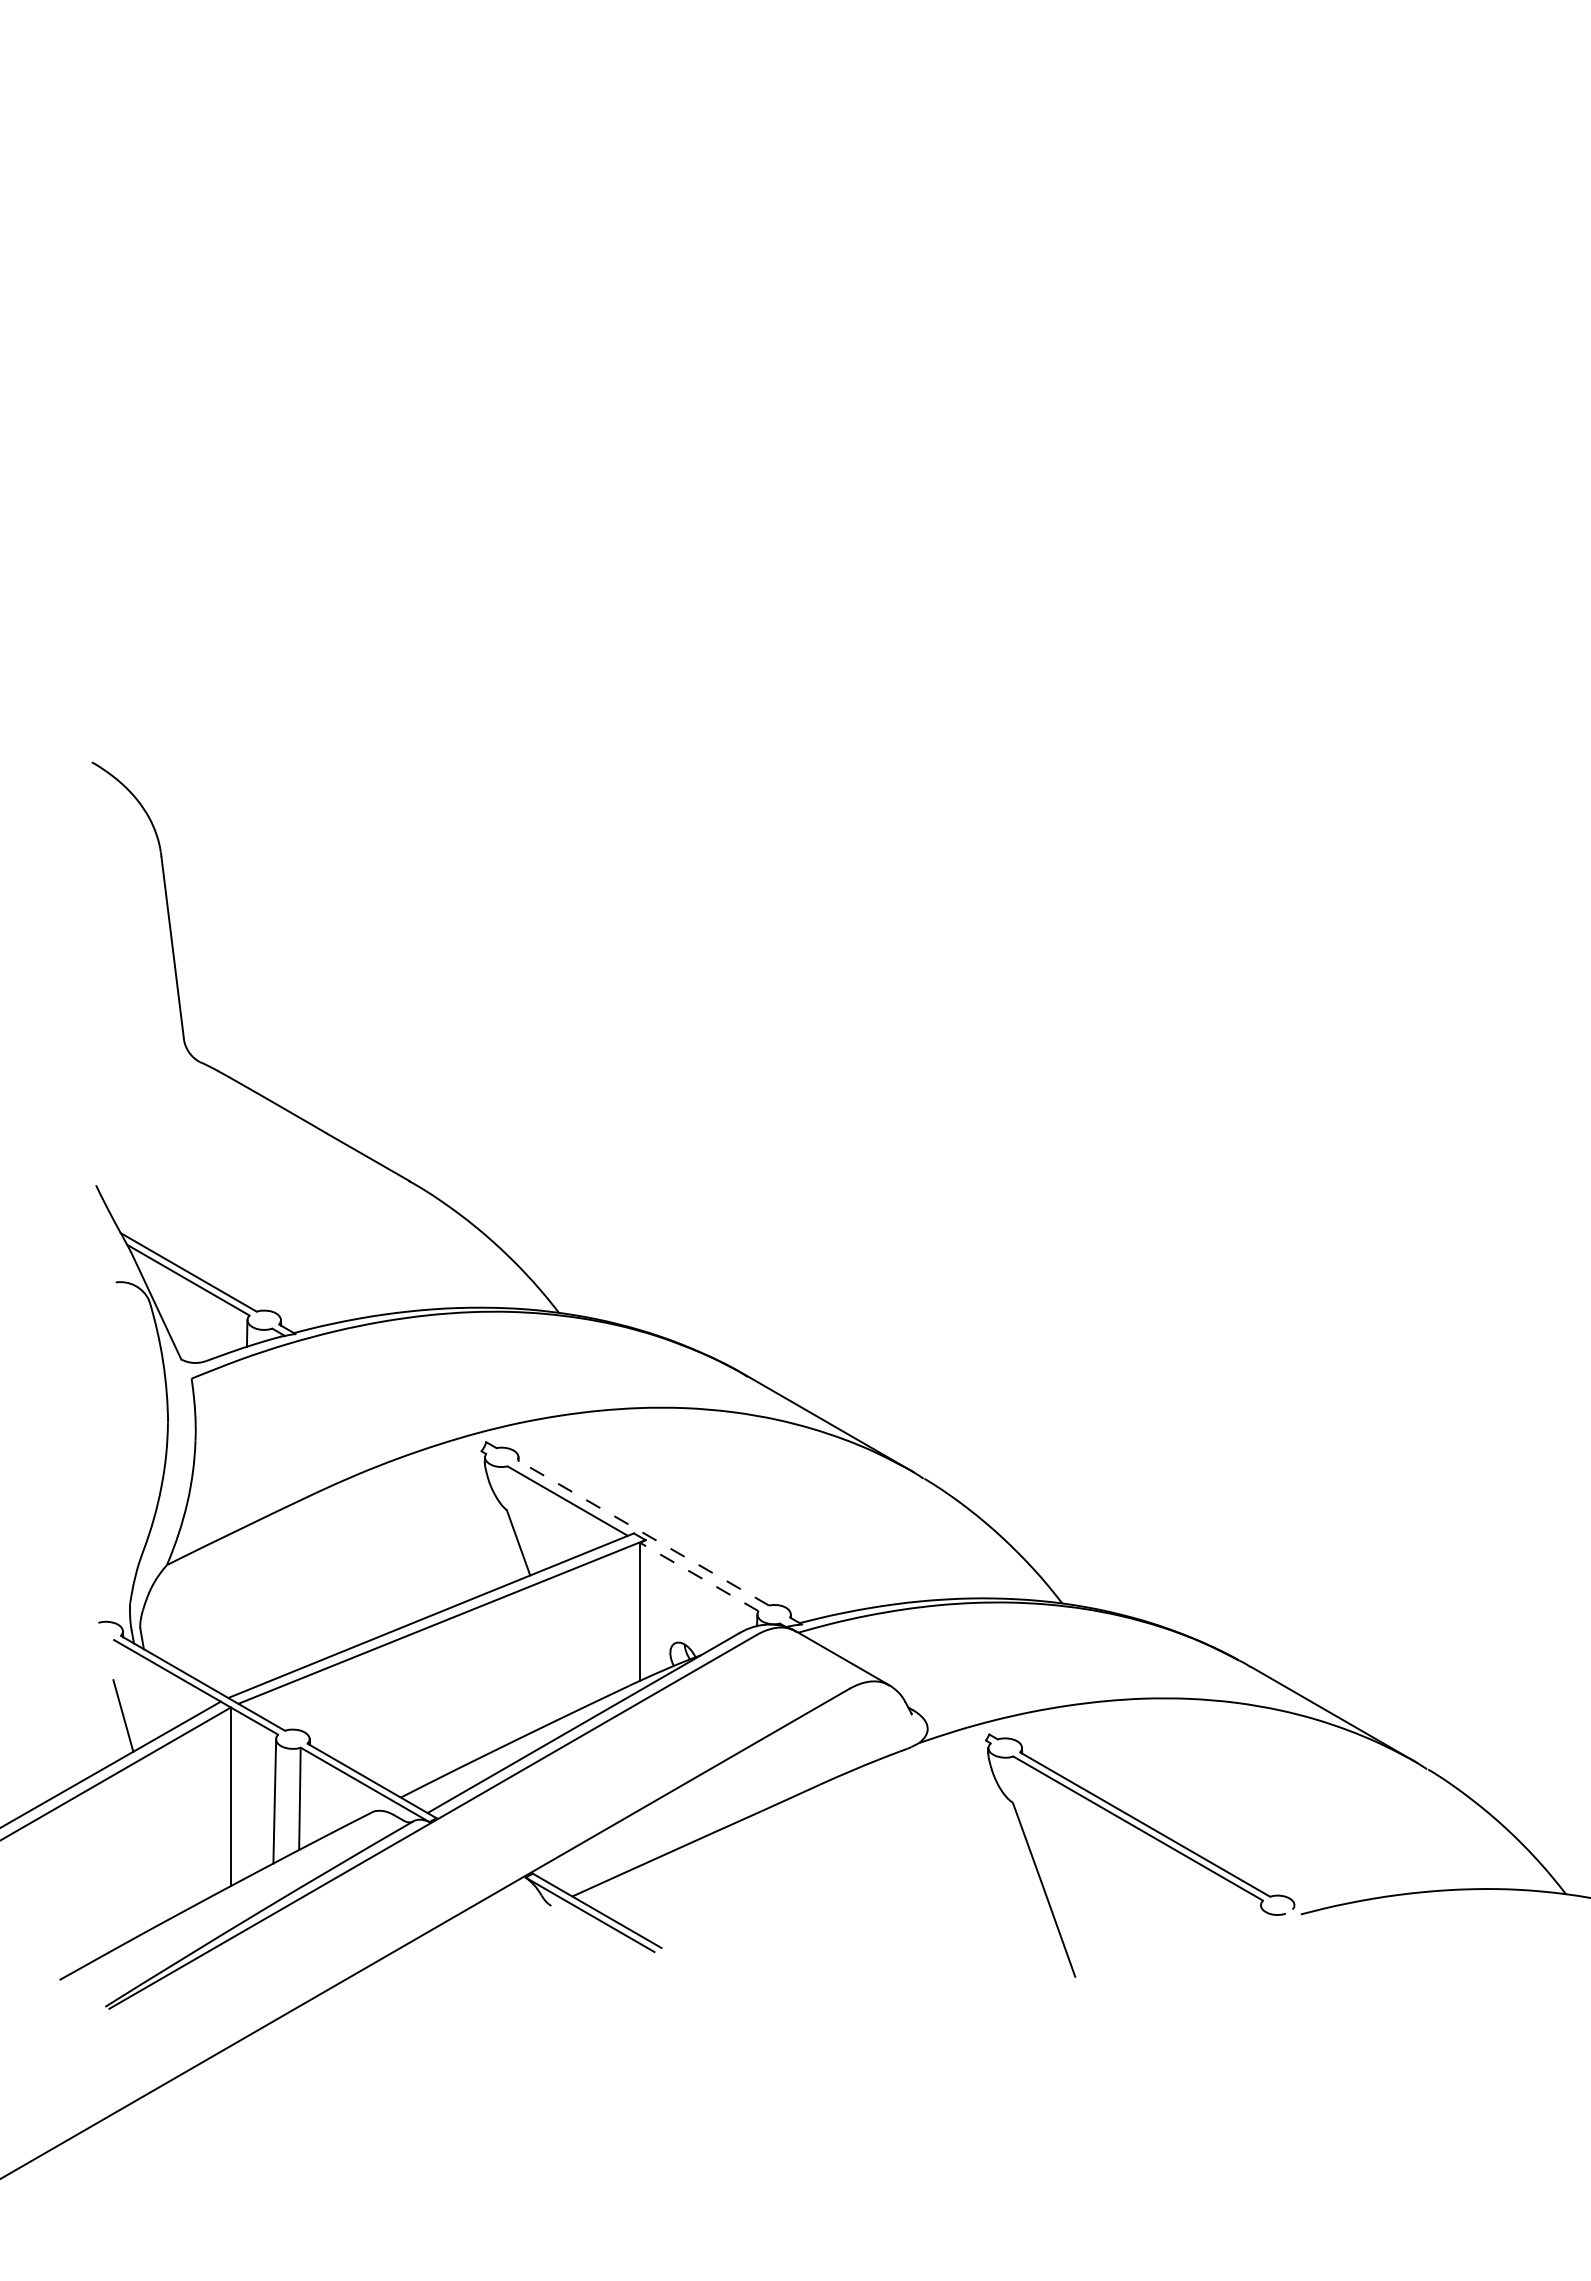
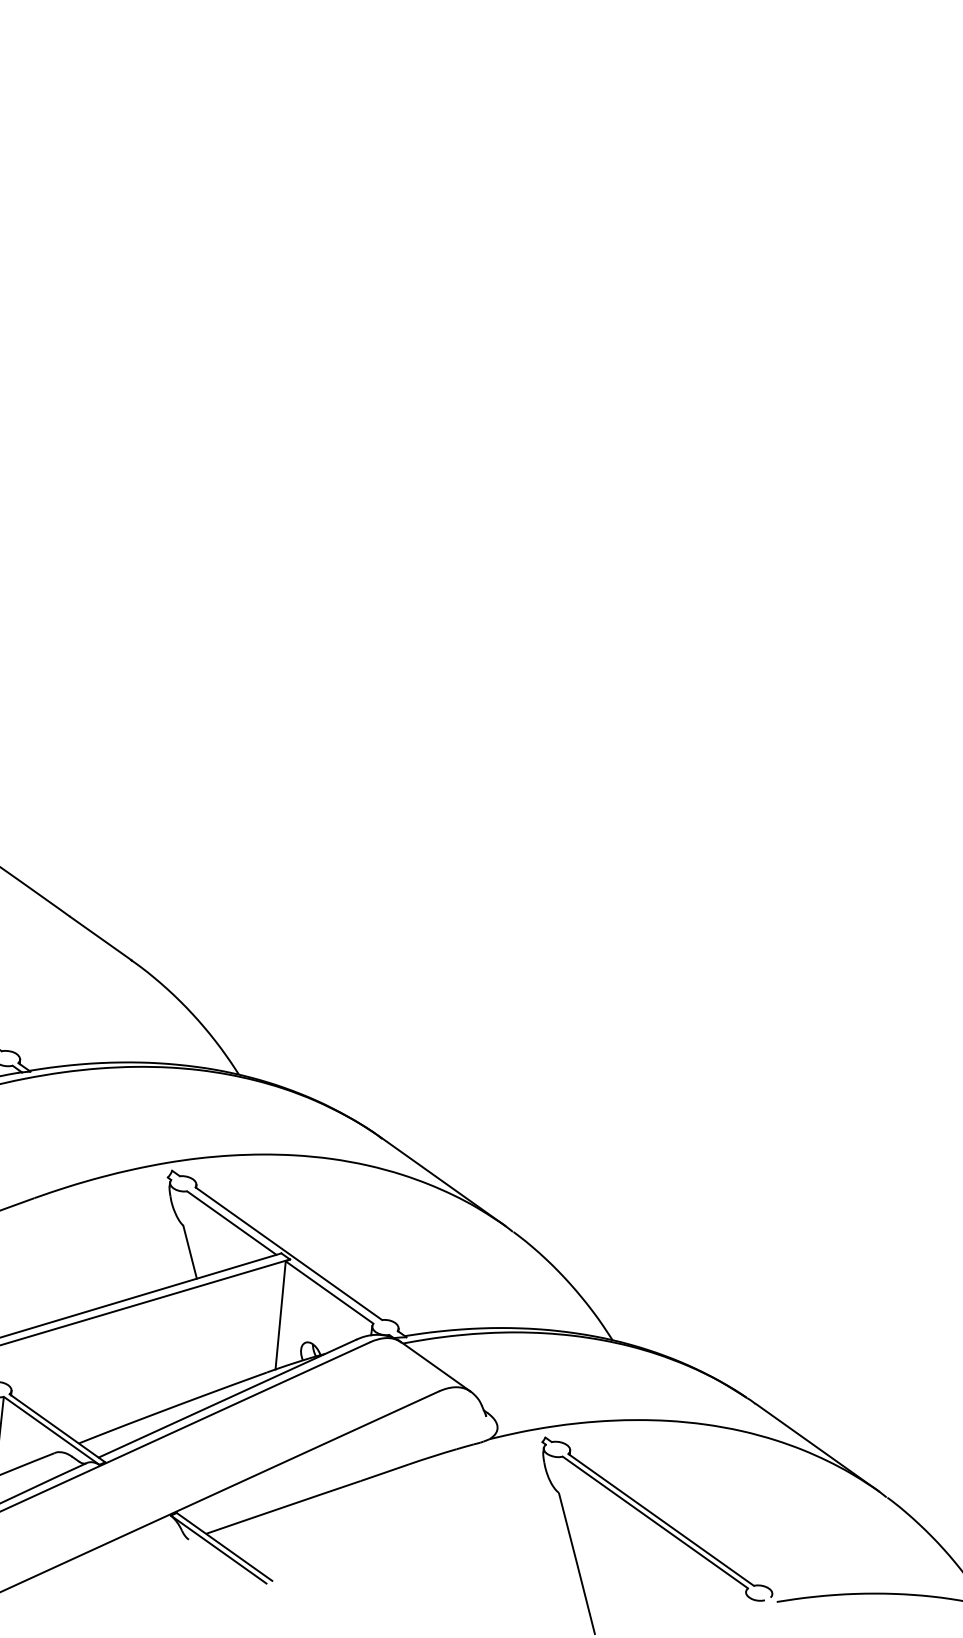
line: (642, 1532) -> (288, 1253), dashed -> solid
line: (699, 1576) -> (329, 1292), dashed -> solid

